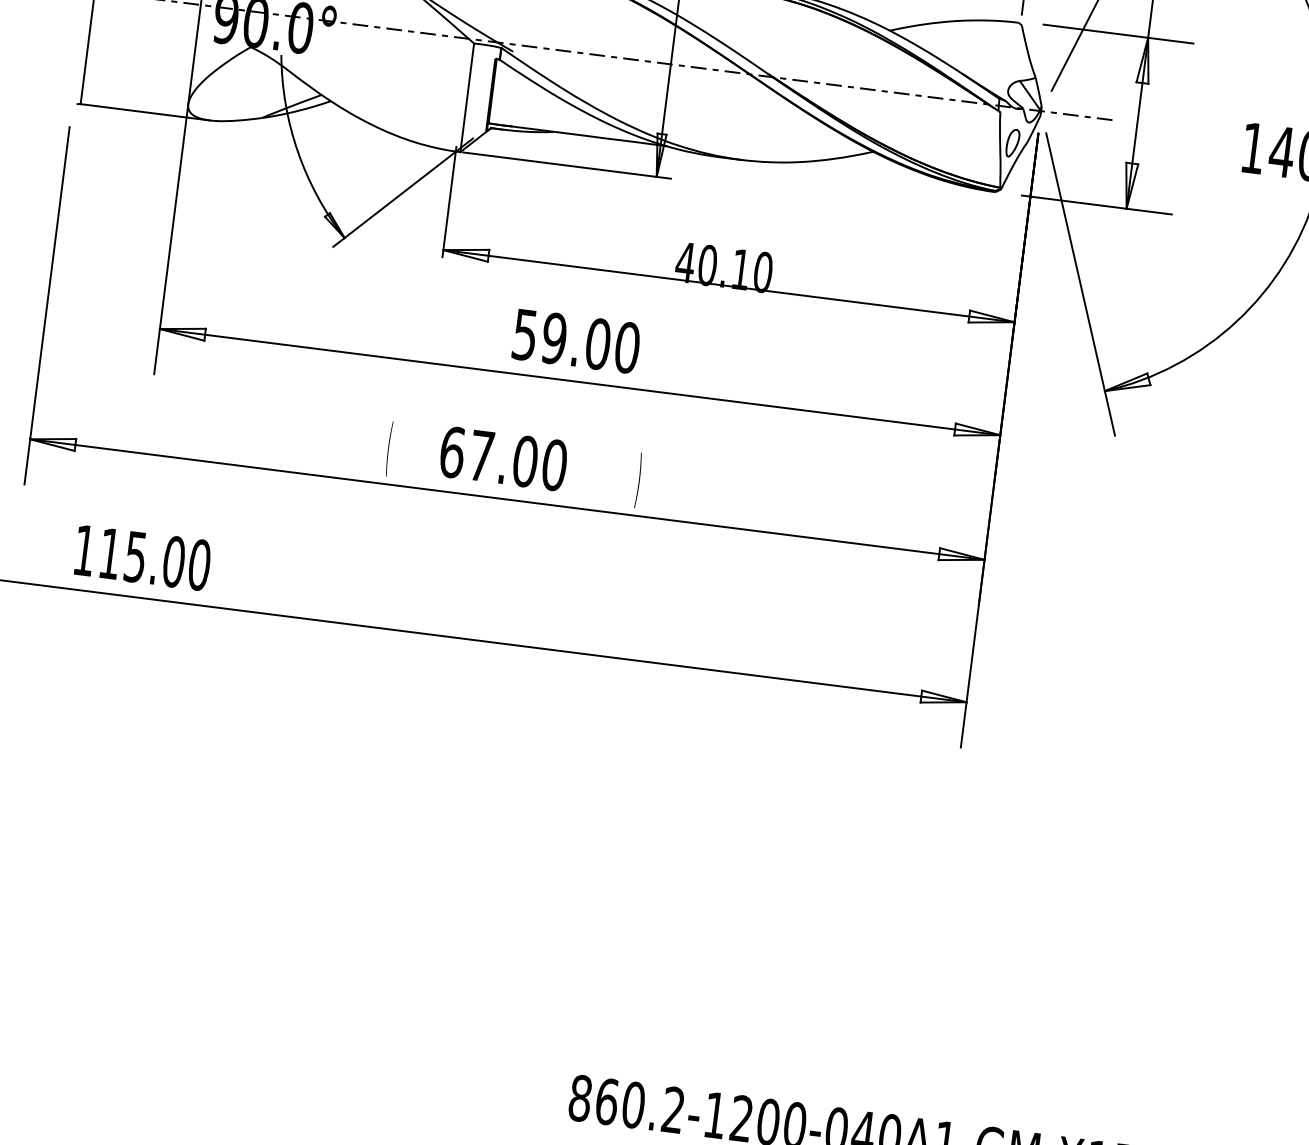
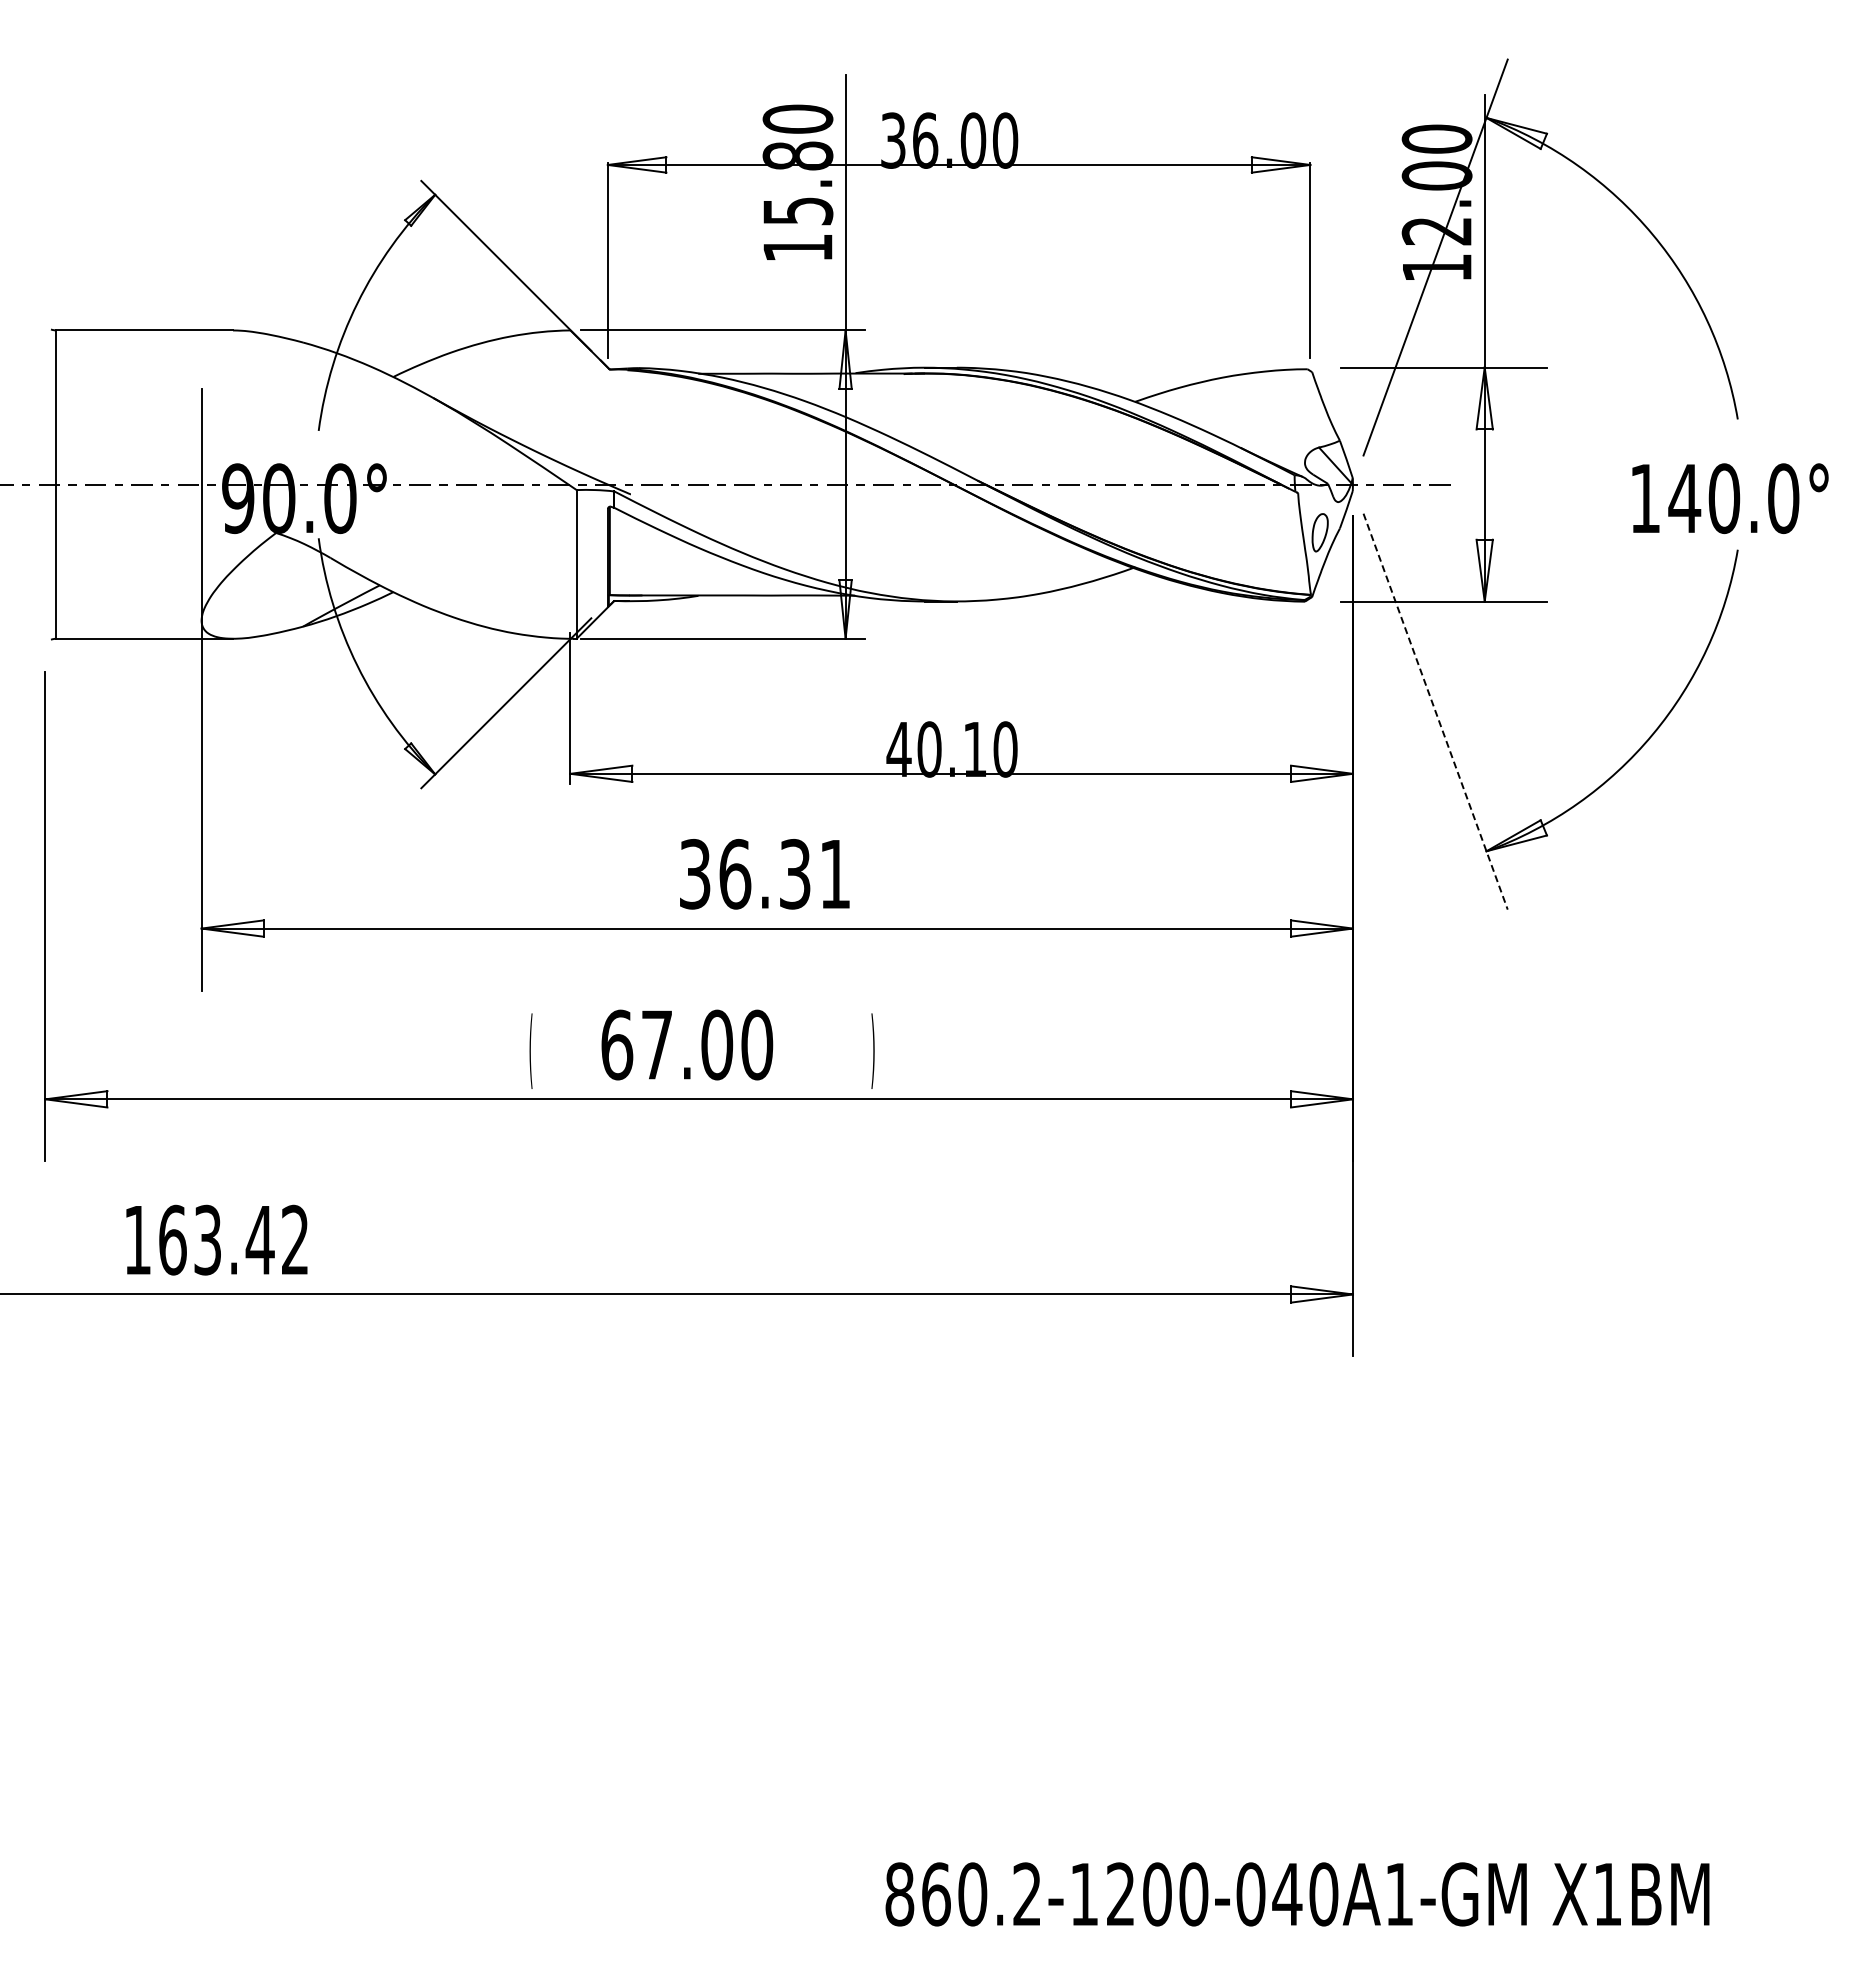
line: (1080, 284) -> (1435, 711), solid -> dashed
text: (576, 340) -> (765, 873), 59.00 -> 36.31
text: (155, 559) -> (234, 1239), 115.00 -> 163.42

